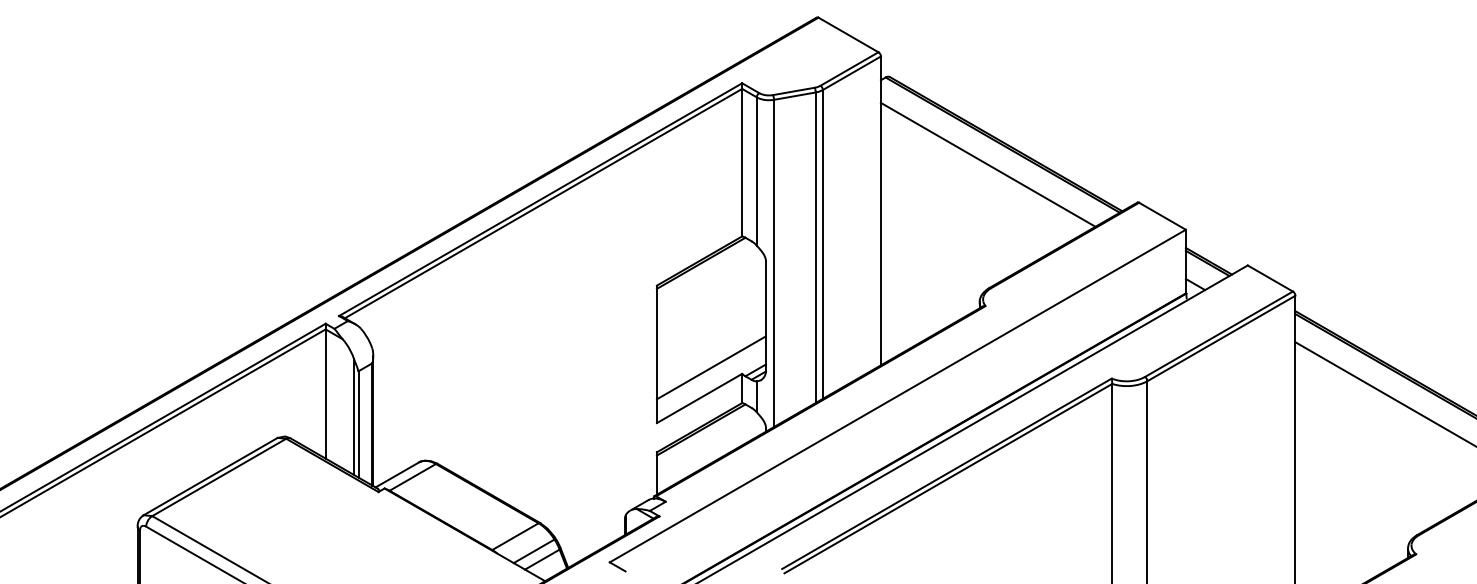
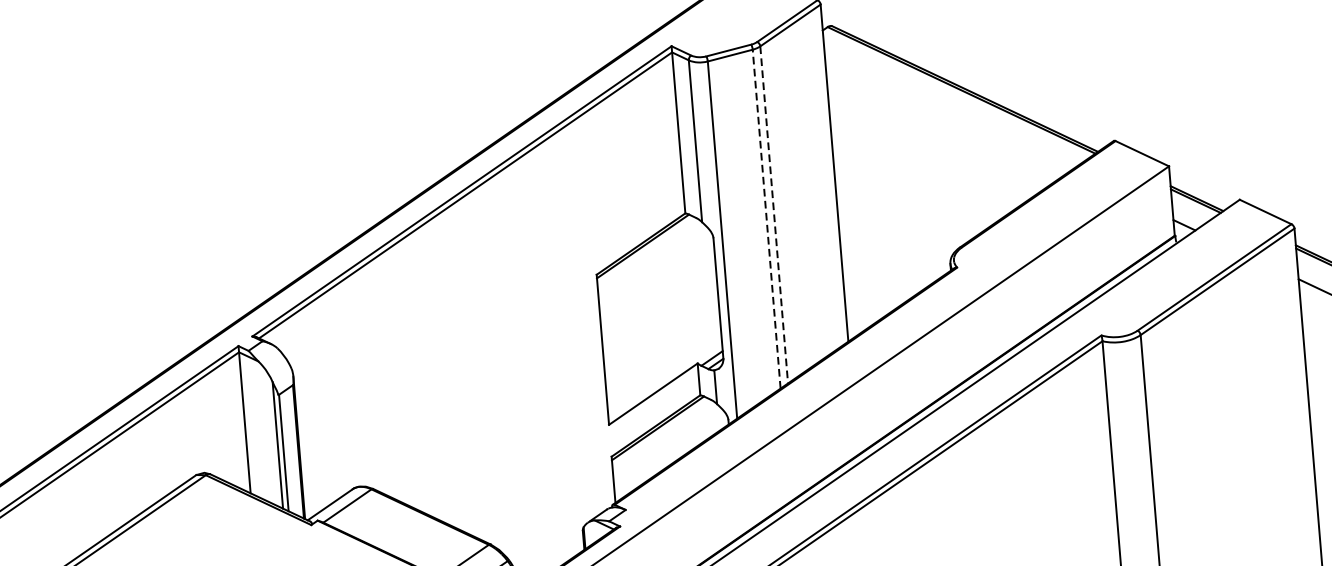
line: (987, 164) -> (946, 112), removed
line: (822, 244) -> (773, 215), solid -> dashed
line: (815, 247) -> (766, 218), solid -> dashed
line: (710, 367) -> (662, 359), removed

